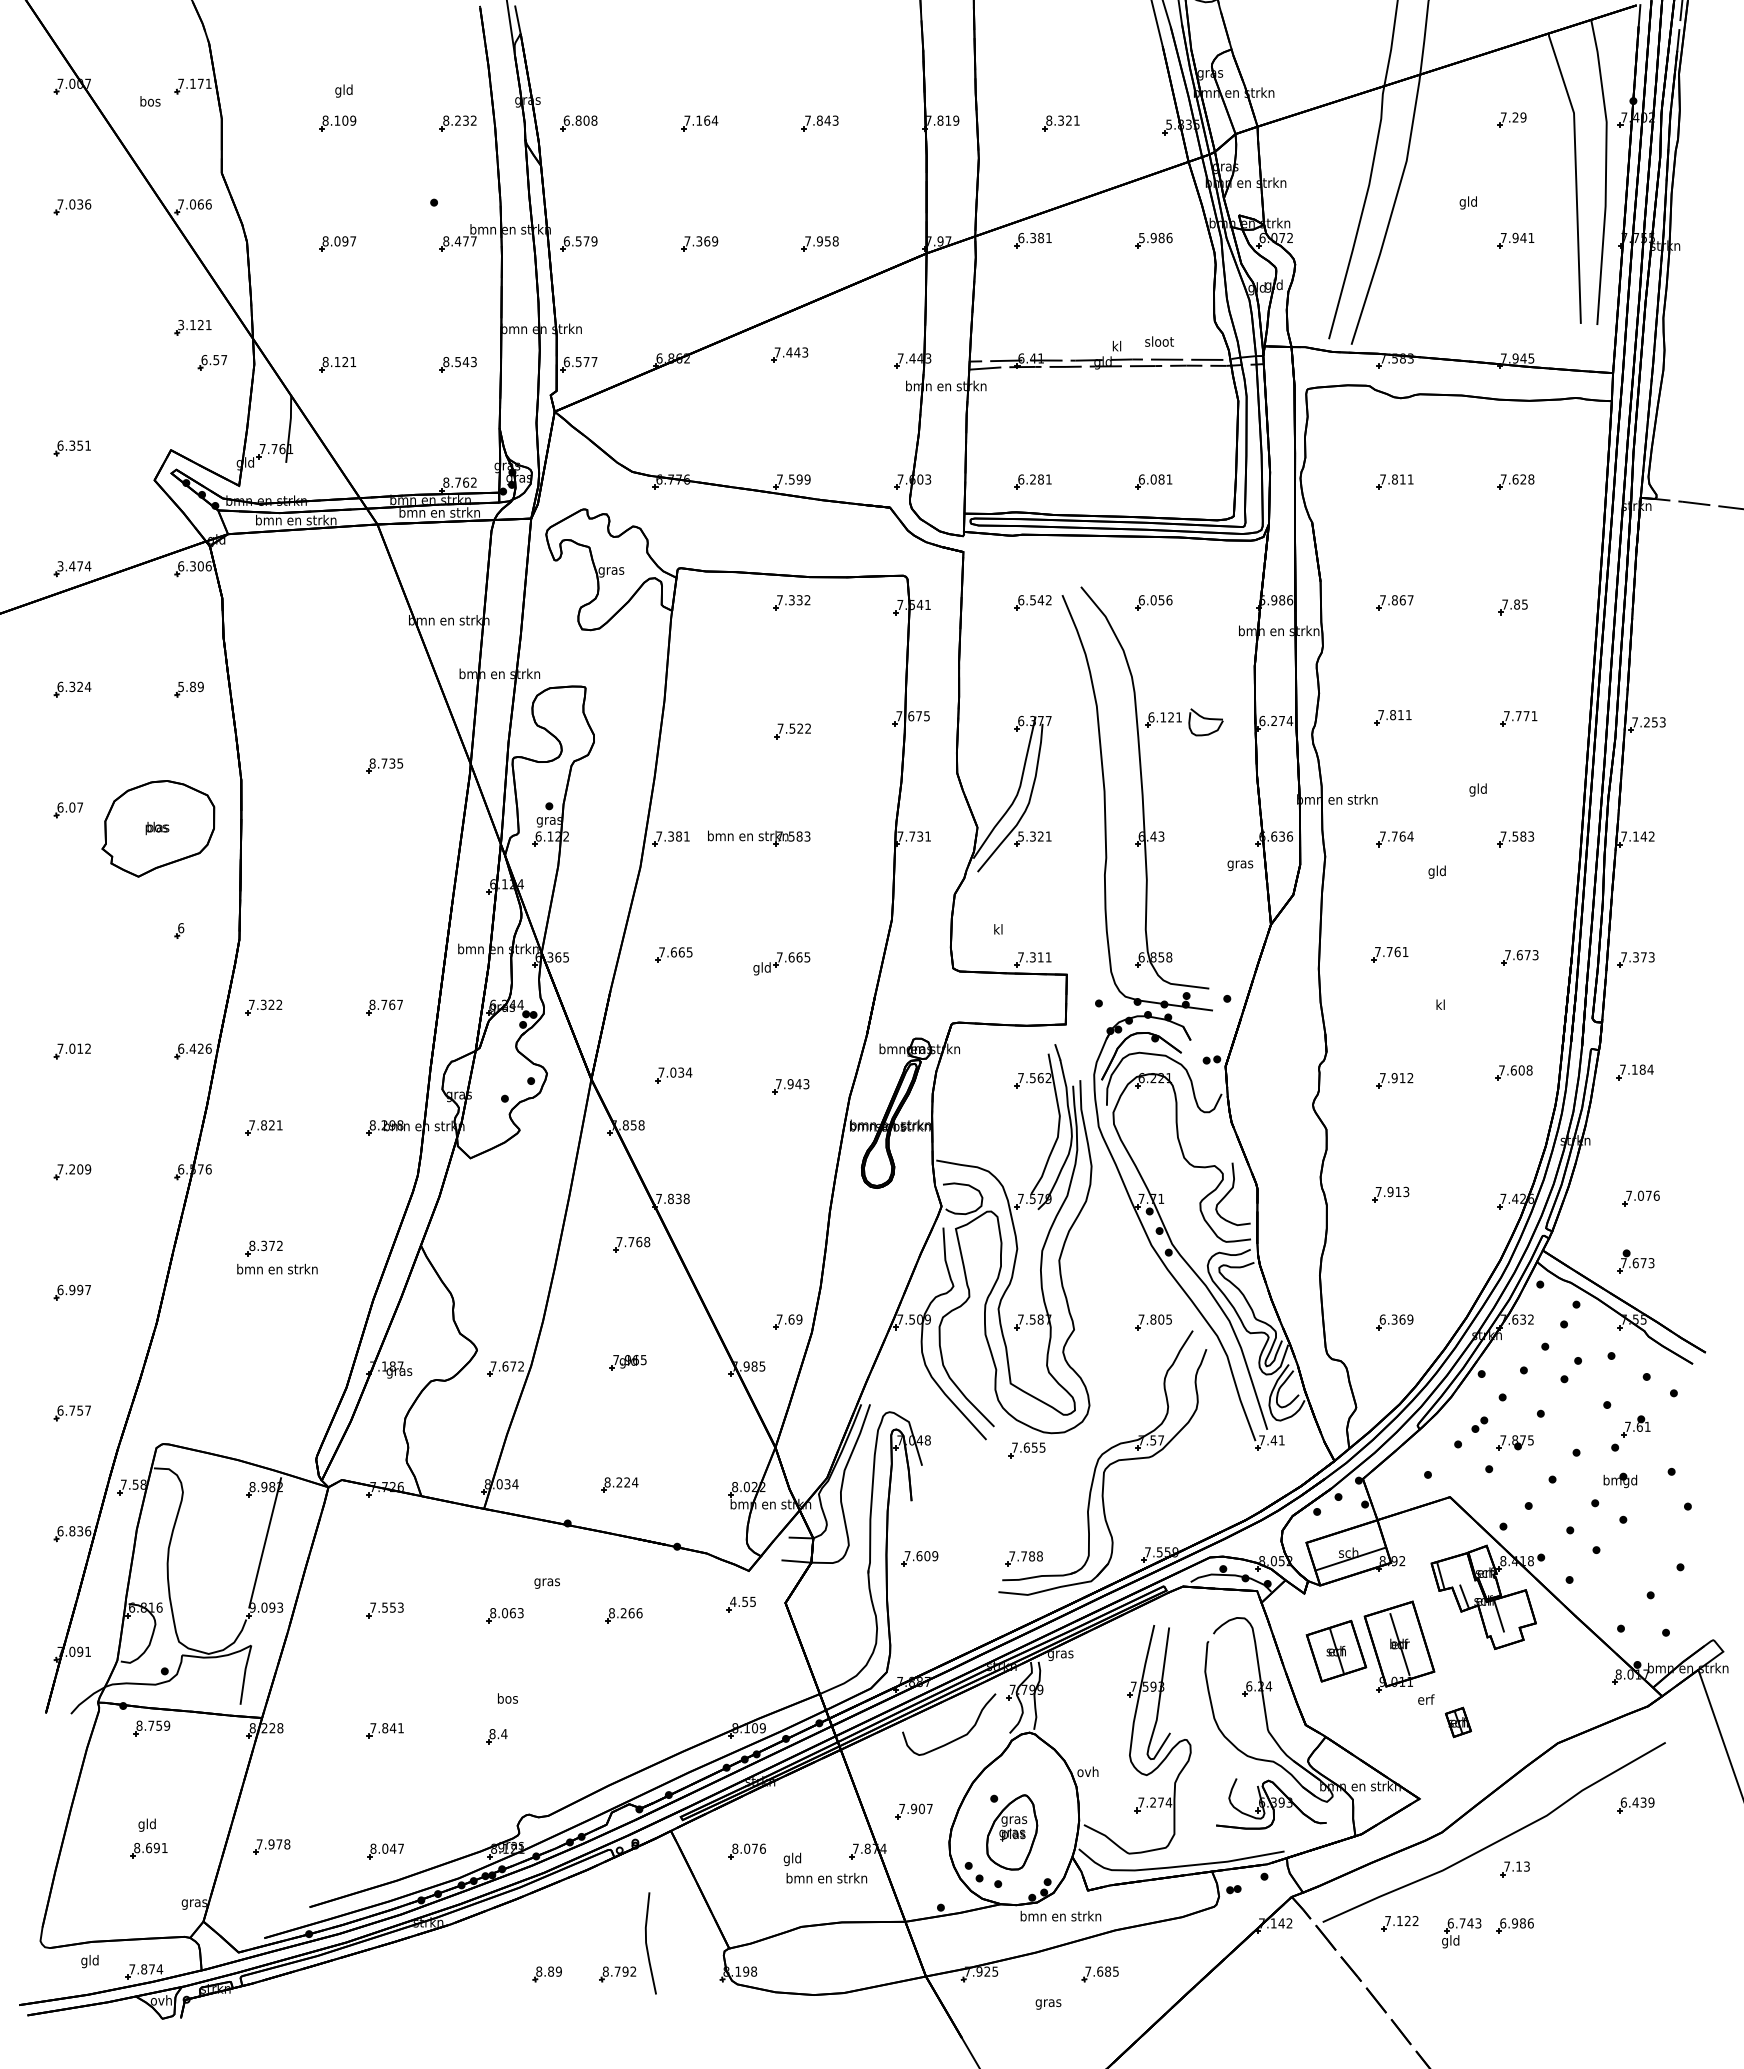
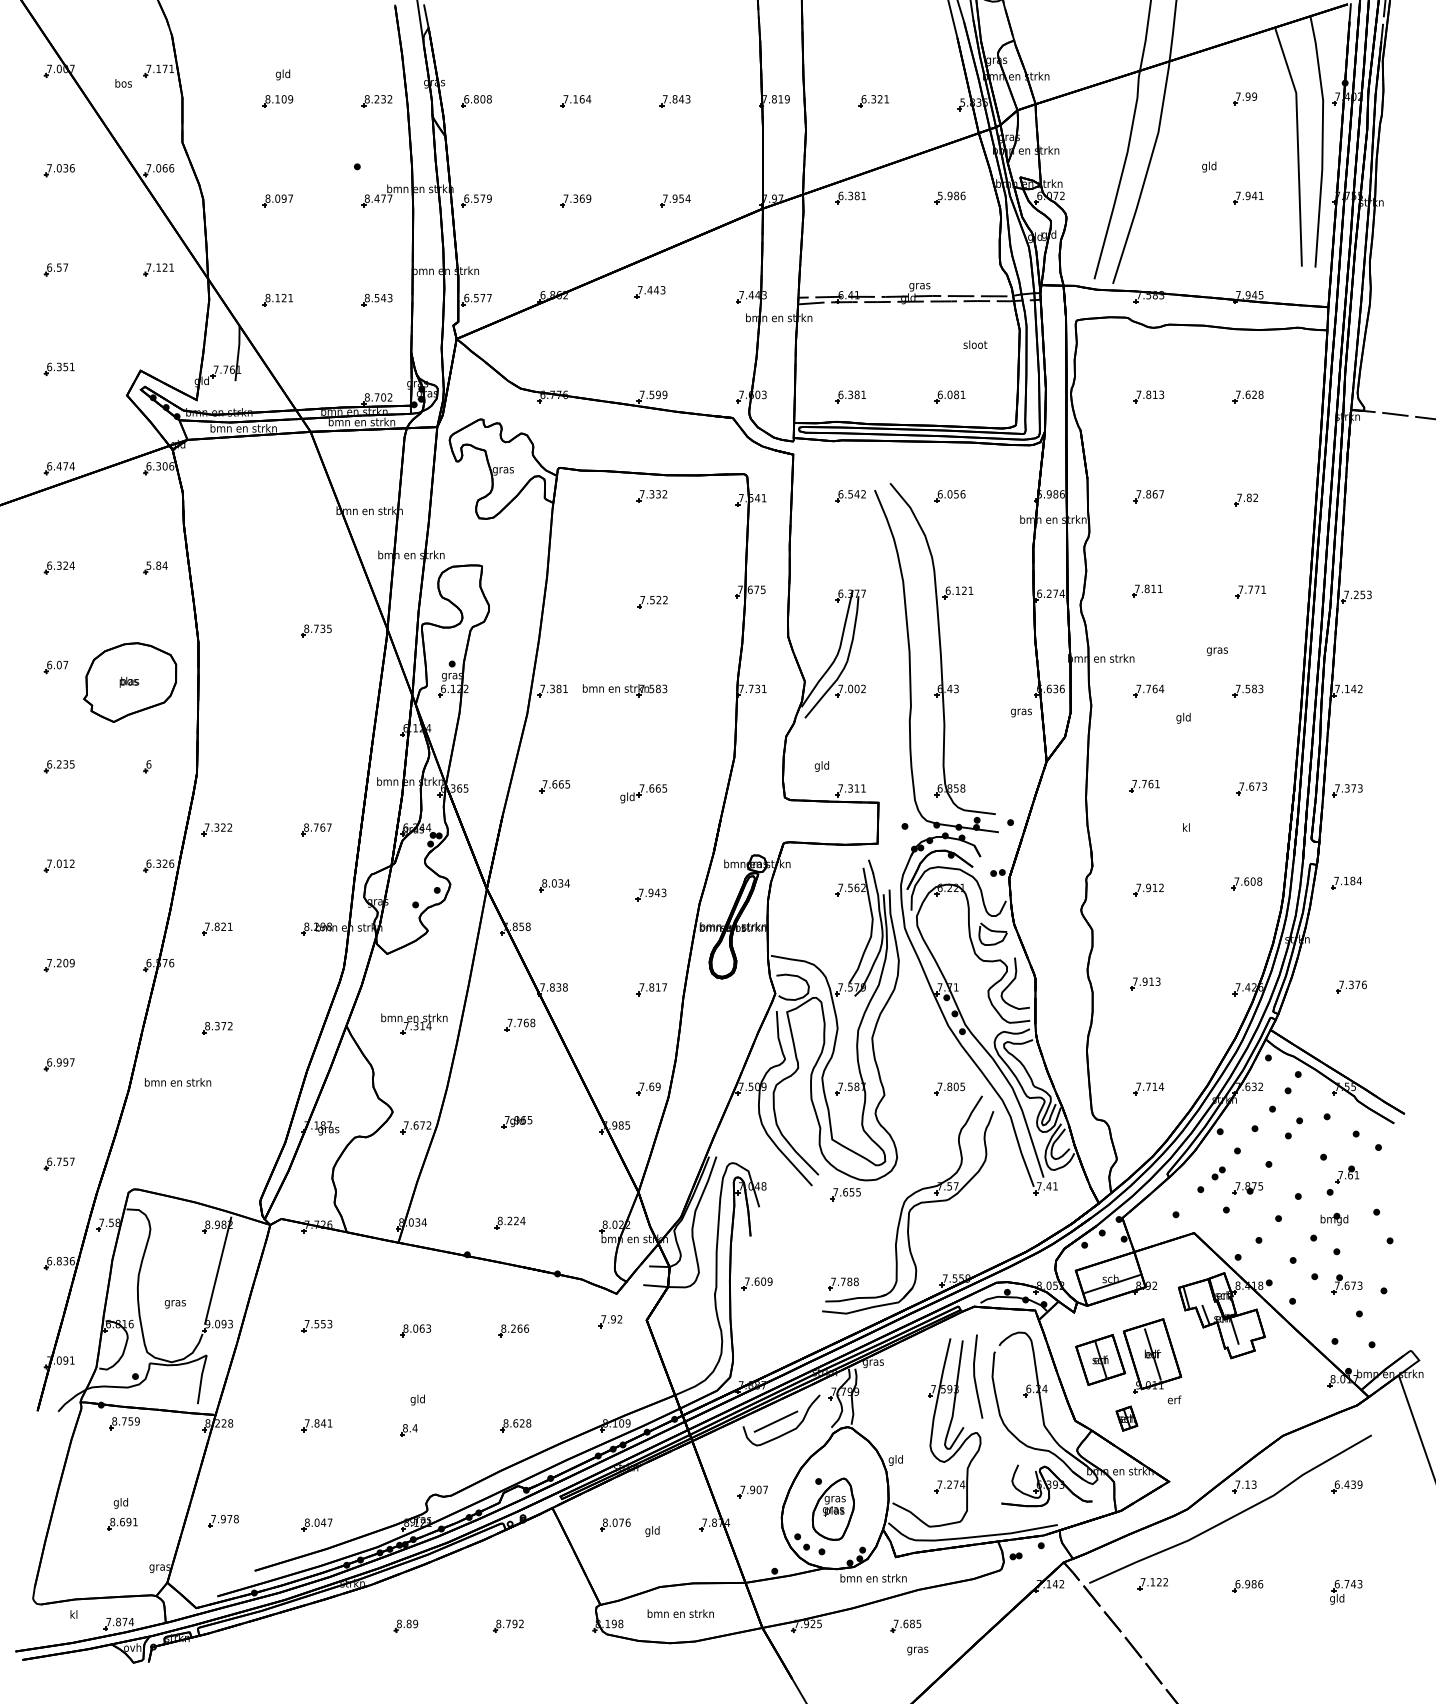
text: (1515, 117) -> (1248, 96), 7.29 -> 7.99
text: (1049, 120) -> (864, 99), 8.321 -> 6.321
text: (835, 241) -> (687, 198), 7.958 -> 7.954
text: (181, 325) -> (149, 267), 3.121 -> 7.121
text: (1159, 341) -> (975, 344), moved
text: (1116, 347) -> (919, 286), kl -> gras
part: (212, 362) -> (56, 269), moved
text: (1032, 479) -> (850, 394), 6.281 -> 6.381
text: (1410, 479) -> (1161, 394), 7.811 -> 7.813
text: (466, 482) -> (383, 397), 8.762 -> 8.702
text: (60, 566) -> (49, 466), 3.474 -> 6.474
text: (1524, 604) -> (1255, 497), 7.85 -> 7.82
text: (200, 686) -> (164, 565), 5.89 -> 5.84
part: (1205, 722) -> (992, 934), moved
text: (1478, 789) -> (1217, 650), gld -> gras
text: (1034, 836) -> (851, 688), 5.321 -> 7.002
part: (71, 930) -> (58, 766), added
text: (997, 930) -> (821, 766), kl -> gld
text: (192, 1048) -> (158, 863), 6.426 -> 6.326
text: (661, 1072) -> (544, 883), 7.034 -> 8.034
text: (1640, 1195) -> (1351, 984), 7.076 -> 7.376
part: (791, 1201) -> (651, 989), added
part: (503, 1243) -> (414, 1024), added
part: (1635, 1261) -> (1346, 1284), moved
text: (277, 1268) -> (178, 1081), moved
text: (1396, 1319) -> (1150, 1086), 6.369 -> 7.714
text: (546, 1583) -> (174, 1304), moved
text: (742, 1601) -> (611, 1319), 4.55 -> 7.92
text: (507, 1699) -> (417, 1399), bos -> gld
part: (1458, 1722) -> (1126, 1418), moved
line: (942, 1725) -> (776, 1421), added
part: (626, 1730) -> (515, 1425), added
text: (1087, 1772) -> (895, 1459), ovh -> gld
part: (1514, 1869) -> (1243, 1487), moved
text: (826, 1878) -> (680, 1613), moved
part: (1461, 1933) -> (1346, 1592), moved
line: (647, 1943) -> (975, 1376), moved
text: (89, 1961) -> (73, 1615), gld -> kl
part: (546, 1974) -> (405, 1626), moved
text: (1048, 2004) -> (917, 1650), moved

